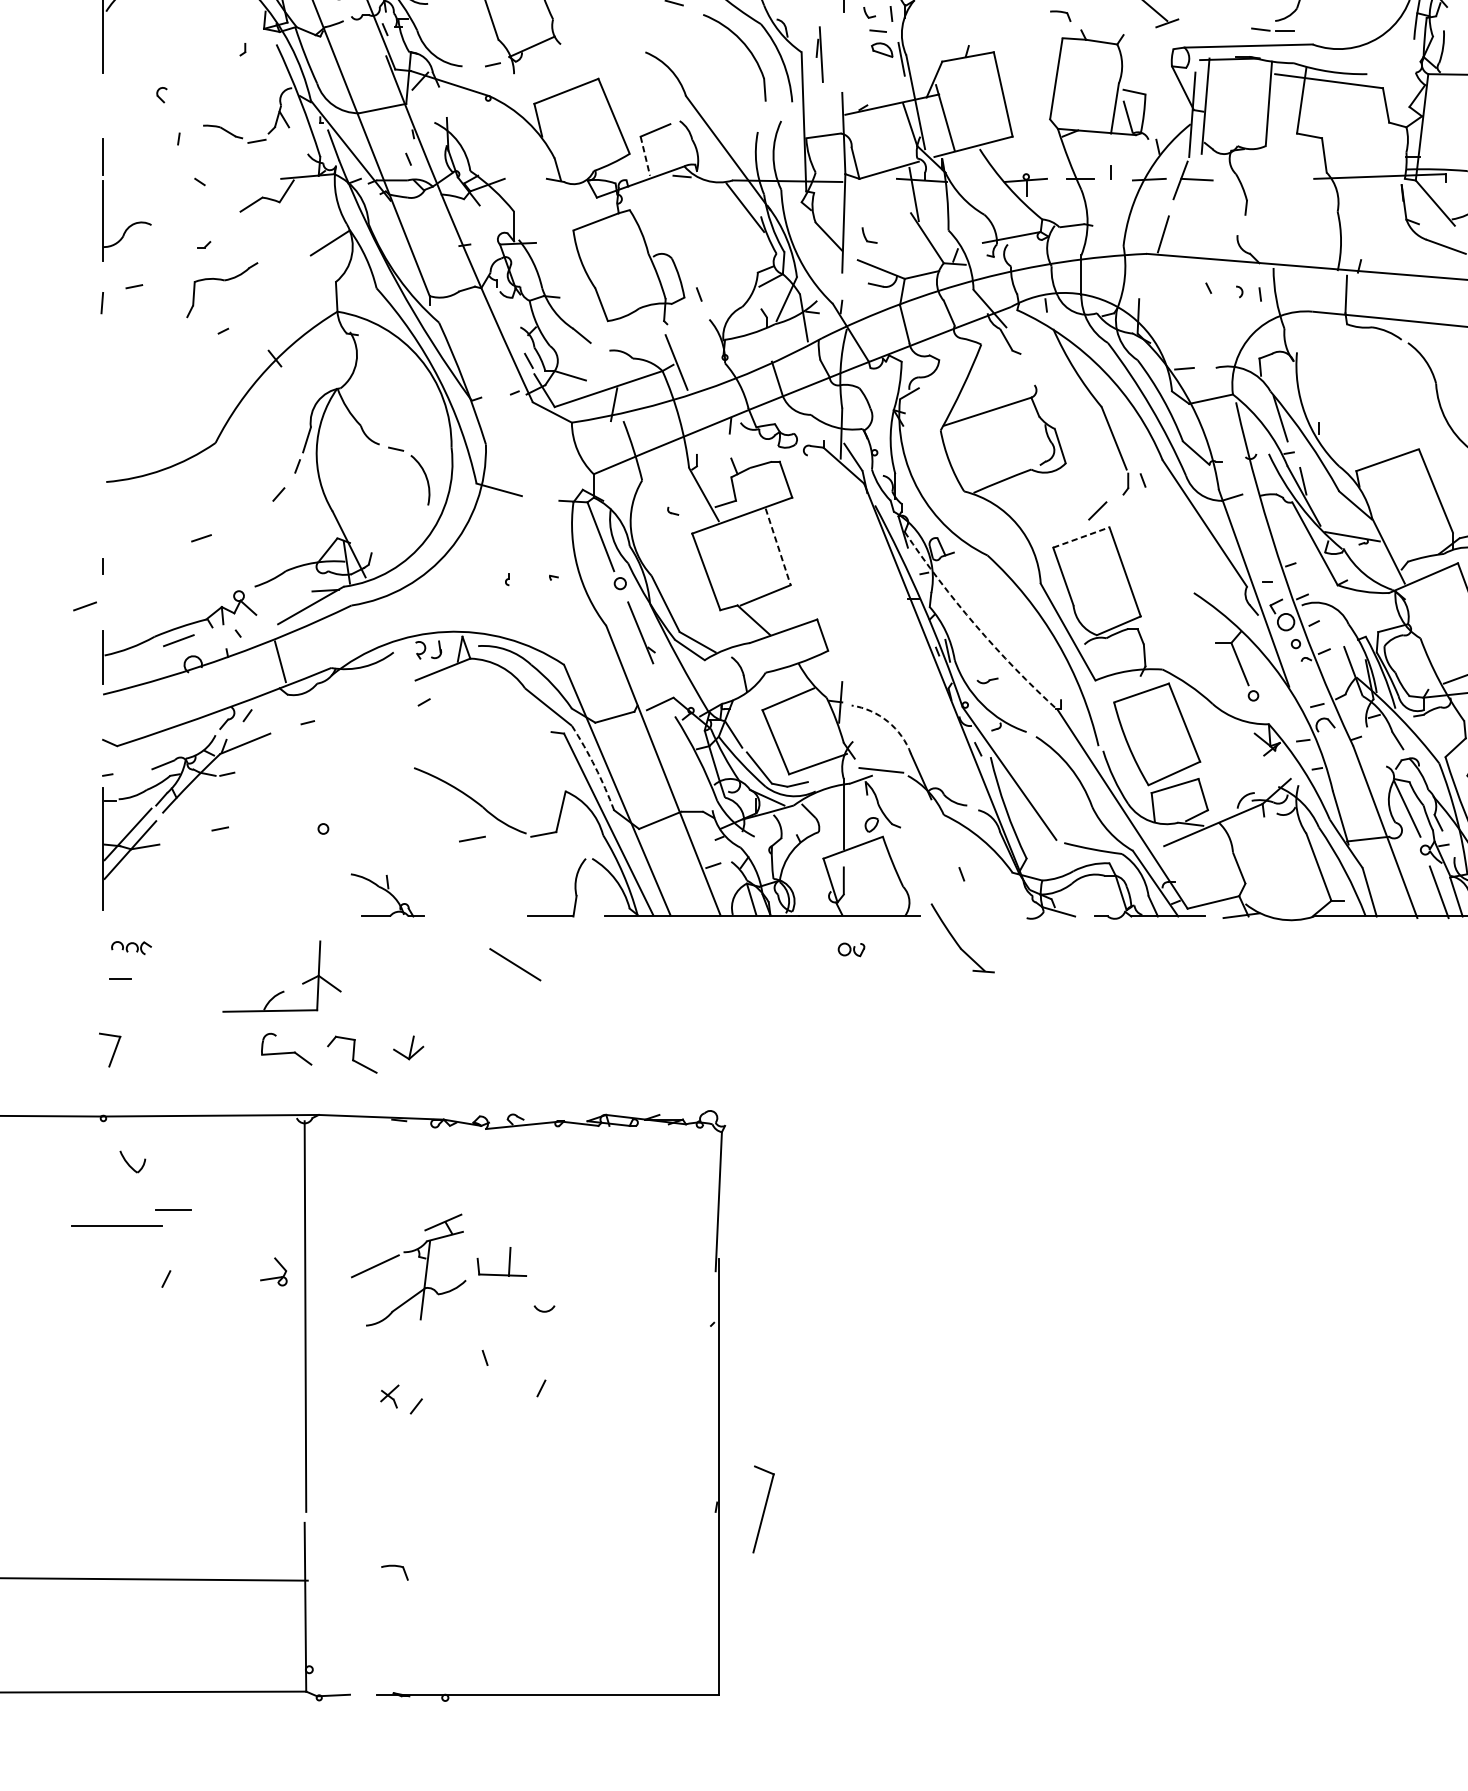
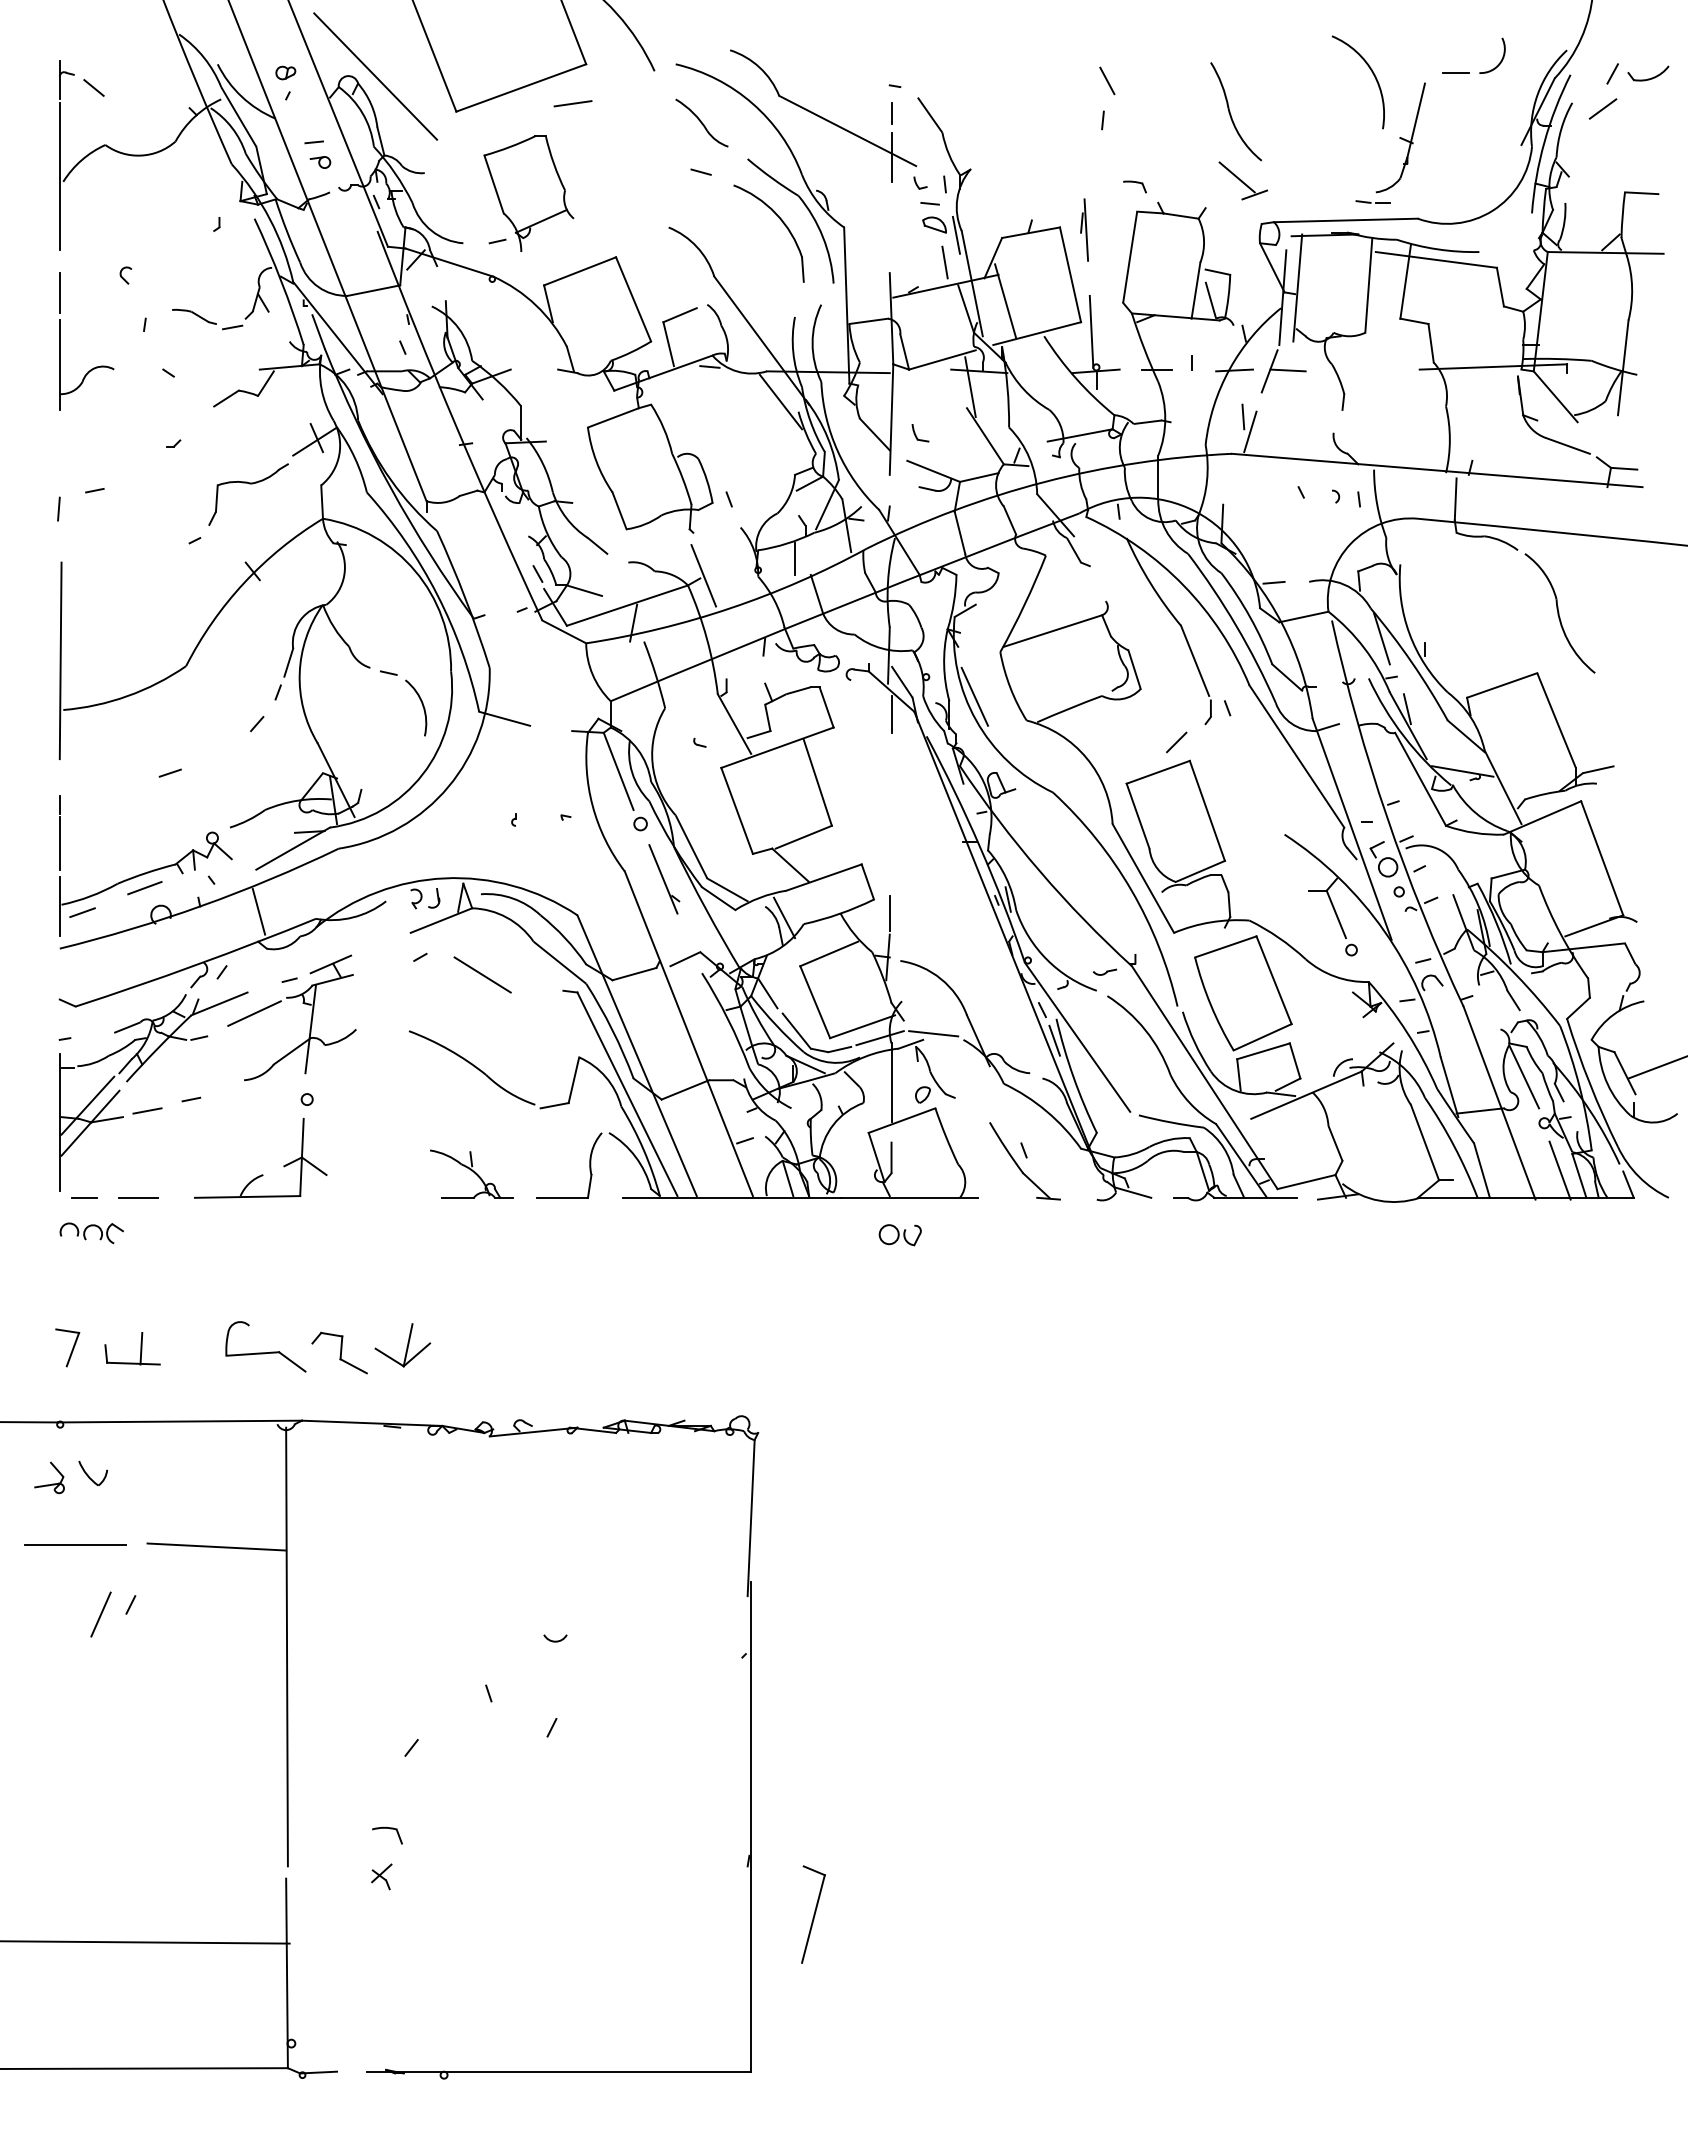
part: (1272, 29) -> (1372, 201), size x0.71
part: (819, 54) -> (1084, 229), moved
line: (890, 83) -> (944, 262), added
line: (1021, 144) -> (1091, 331), added
line: (645, 156) -> (668, 344), dashed -> solid
part: (103, 200) -> (60, 341), moved
line: (1157, 220) -> (1243, 416), added
line: (331, 240) -> (316, 438), added
part: (223, 281) -> (249, 484), moved
line: (758, 347) -> (795, 558), added
line: (103, 437) -> (60, 660), added
line: (917, 470) -> (974, 696), added
line: (843, 485) -> (891, 713), added
line: (1081, 537) -> (1158, 772), dashed -> solid
line: (777, 547) -> (817, 783), dashed -> solid
line: (102, 600) -> (59, 843), added
line: (85, 606) -> (82, 912), moved
arc: (975, 625) -> (1039, 871), dashed -> solid
line: (842, 663) -> (889, 913), added
line: (748, 666) -> (784, 917), added
part: (987, 680) -> (1104, 971), moved
arc: (888, 722) -> (941, 979), dashed -> solid
arc: (595, 766) -> (612, 1029), dashed -> solid
line: (833, 774) -> (879, 1038), added
line: (988, 776) -> (1054, 1040), added
line: (472, 838) -> (147, 1110), moved
part: (387, 894) -> (471, 1173), moved
part: (957, 942) -> (1019, 1166), moved
part: (131, 948) -> (91, 1233), size x1.43
part: (850, 950) -> (899, 1235), size x1.43
line: (515, 964) -> (482, 974), moved
line: (120, 978) -> (84, 1197), moved
part: (282, 991) -> (261, 1174), moved
part: (286, 1048) -> (265, 1346), size x1.43
part: (408, 1048) -> (402, 1345), size x1.67
line: (173, 1209) -> (138, 1197), moved
line: (242, 1227) -> (216, 1546), added
part: (418, 1257) -> (302, 1003), moved
part: (508, 1261) -> (140, 1348), moved
part: (276, 1276) -> (52, 1483), moved
line: (139, 1287) -> (100, 1614), added
part: (389, 1396) -> (381, 1876), moved
part: (763, 1509) -> (813, 1914), moved
part: (397, 1567) -> (390, 1829), moved

